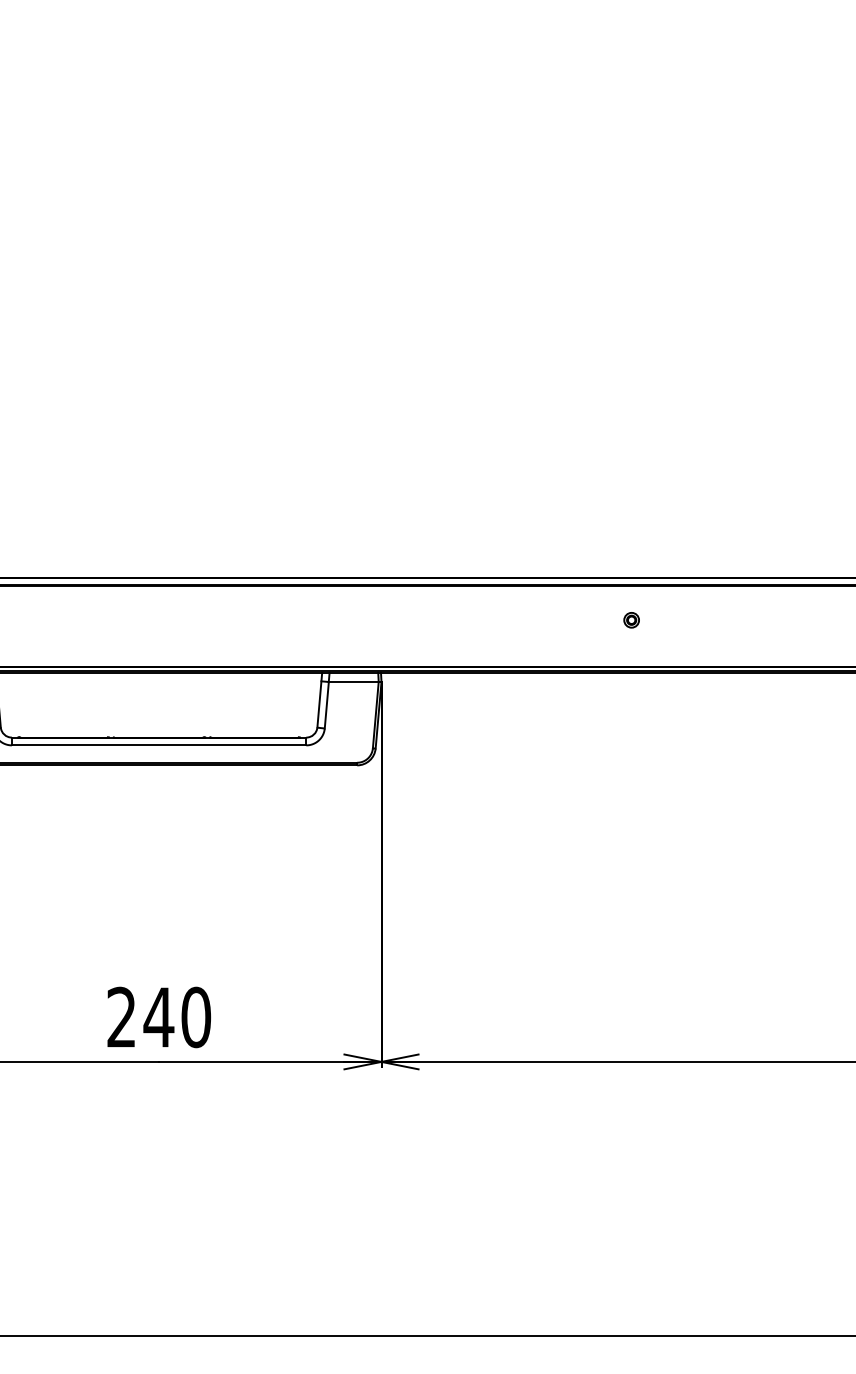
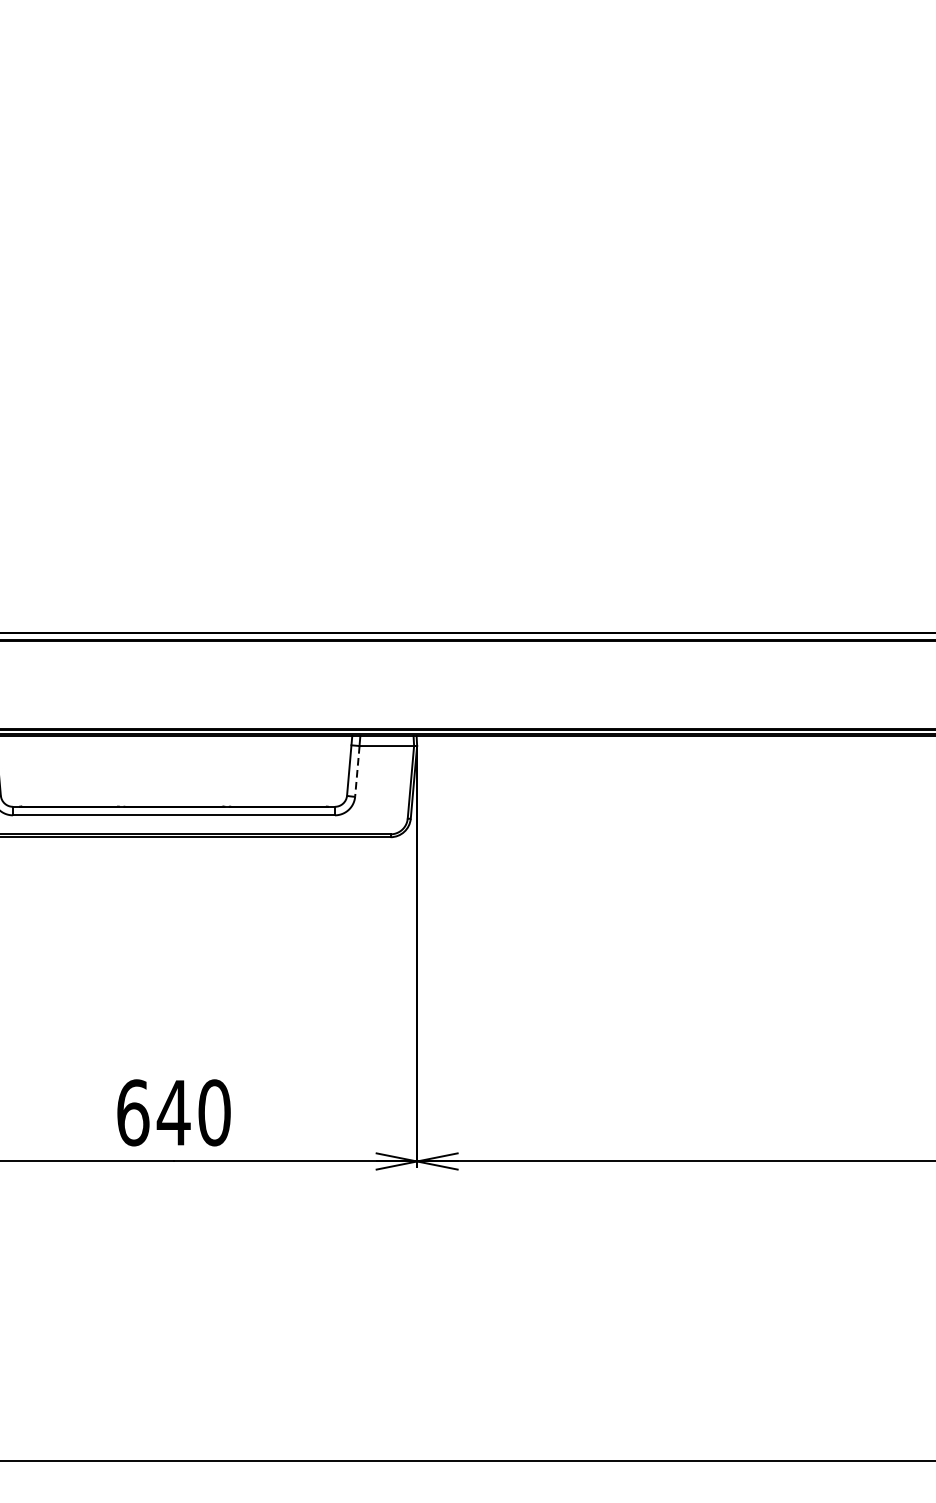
part: (631, 620) -> (690, 678), removed
line: (326, 705) -> (357, 771), solid -> dashed
text: (121, 1017) -> (132, 1112), 240 -> 640

